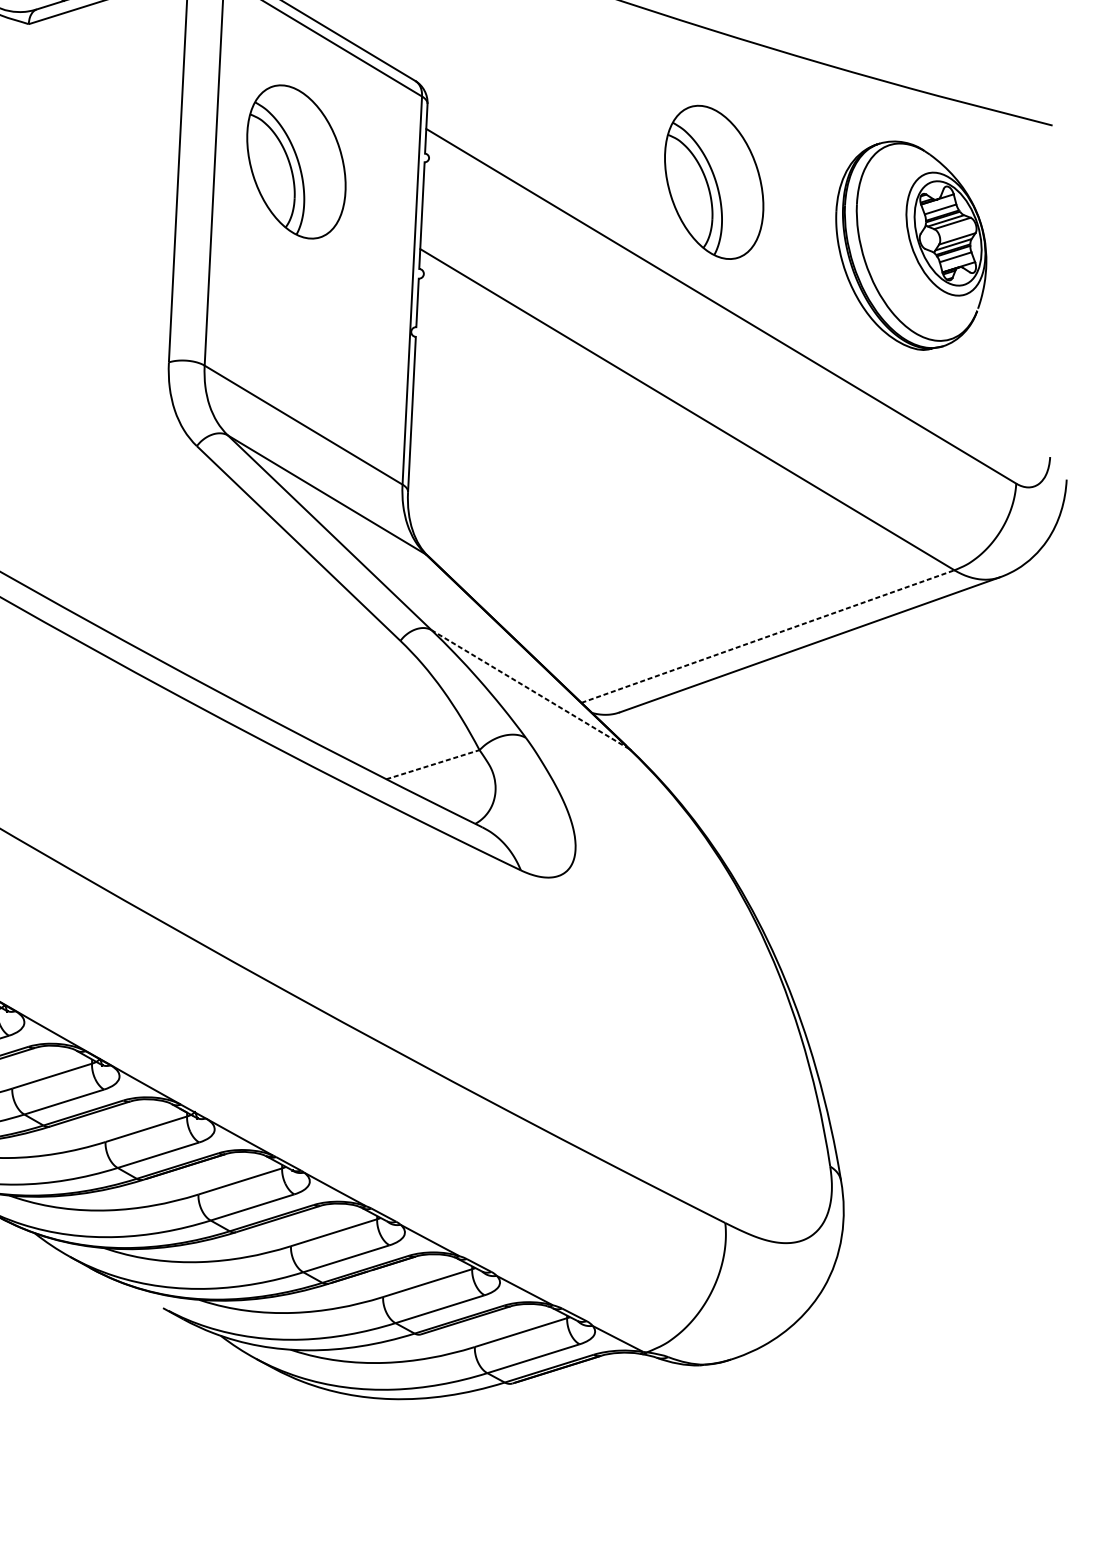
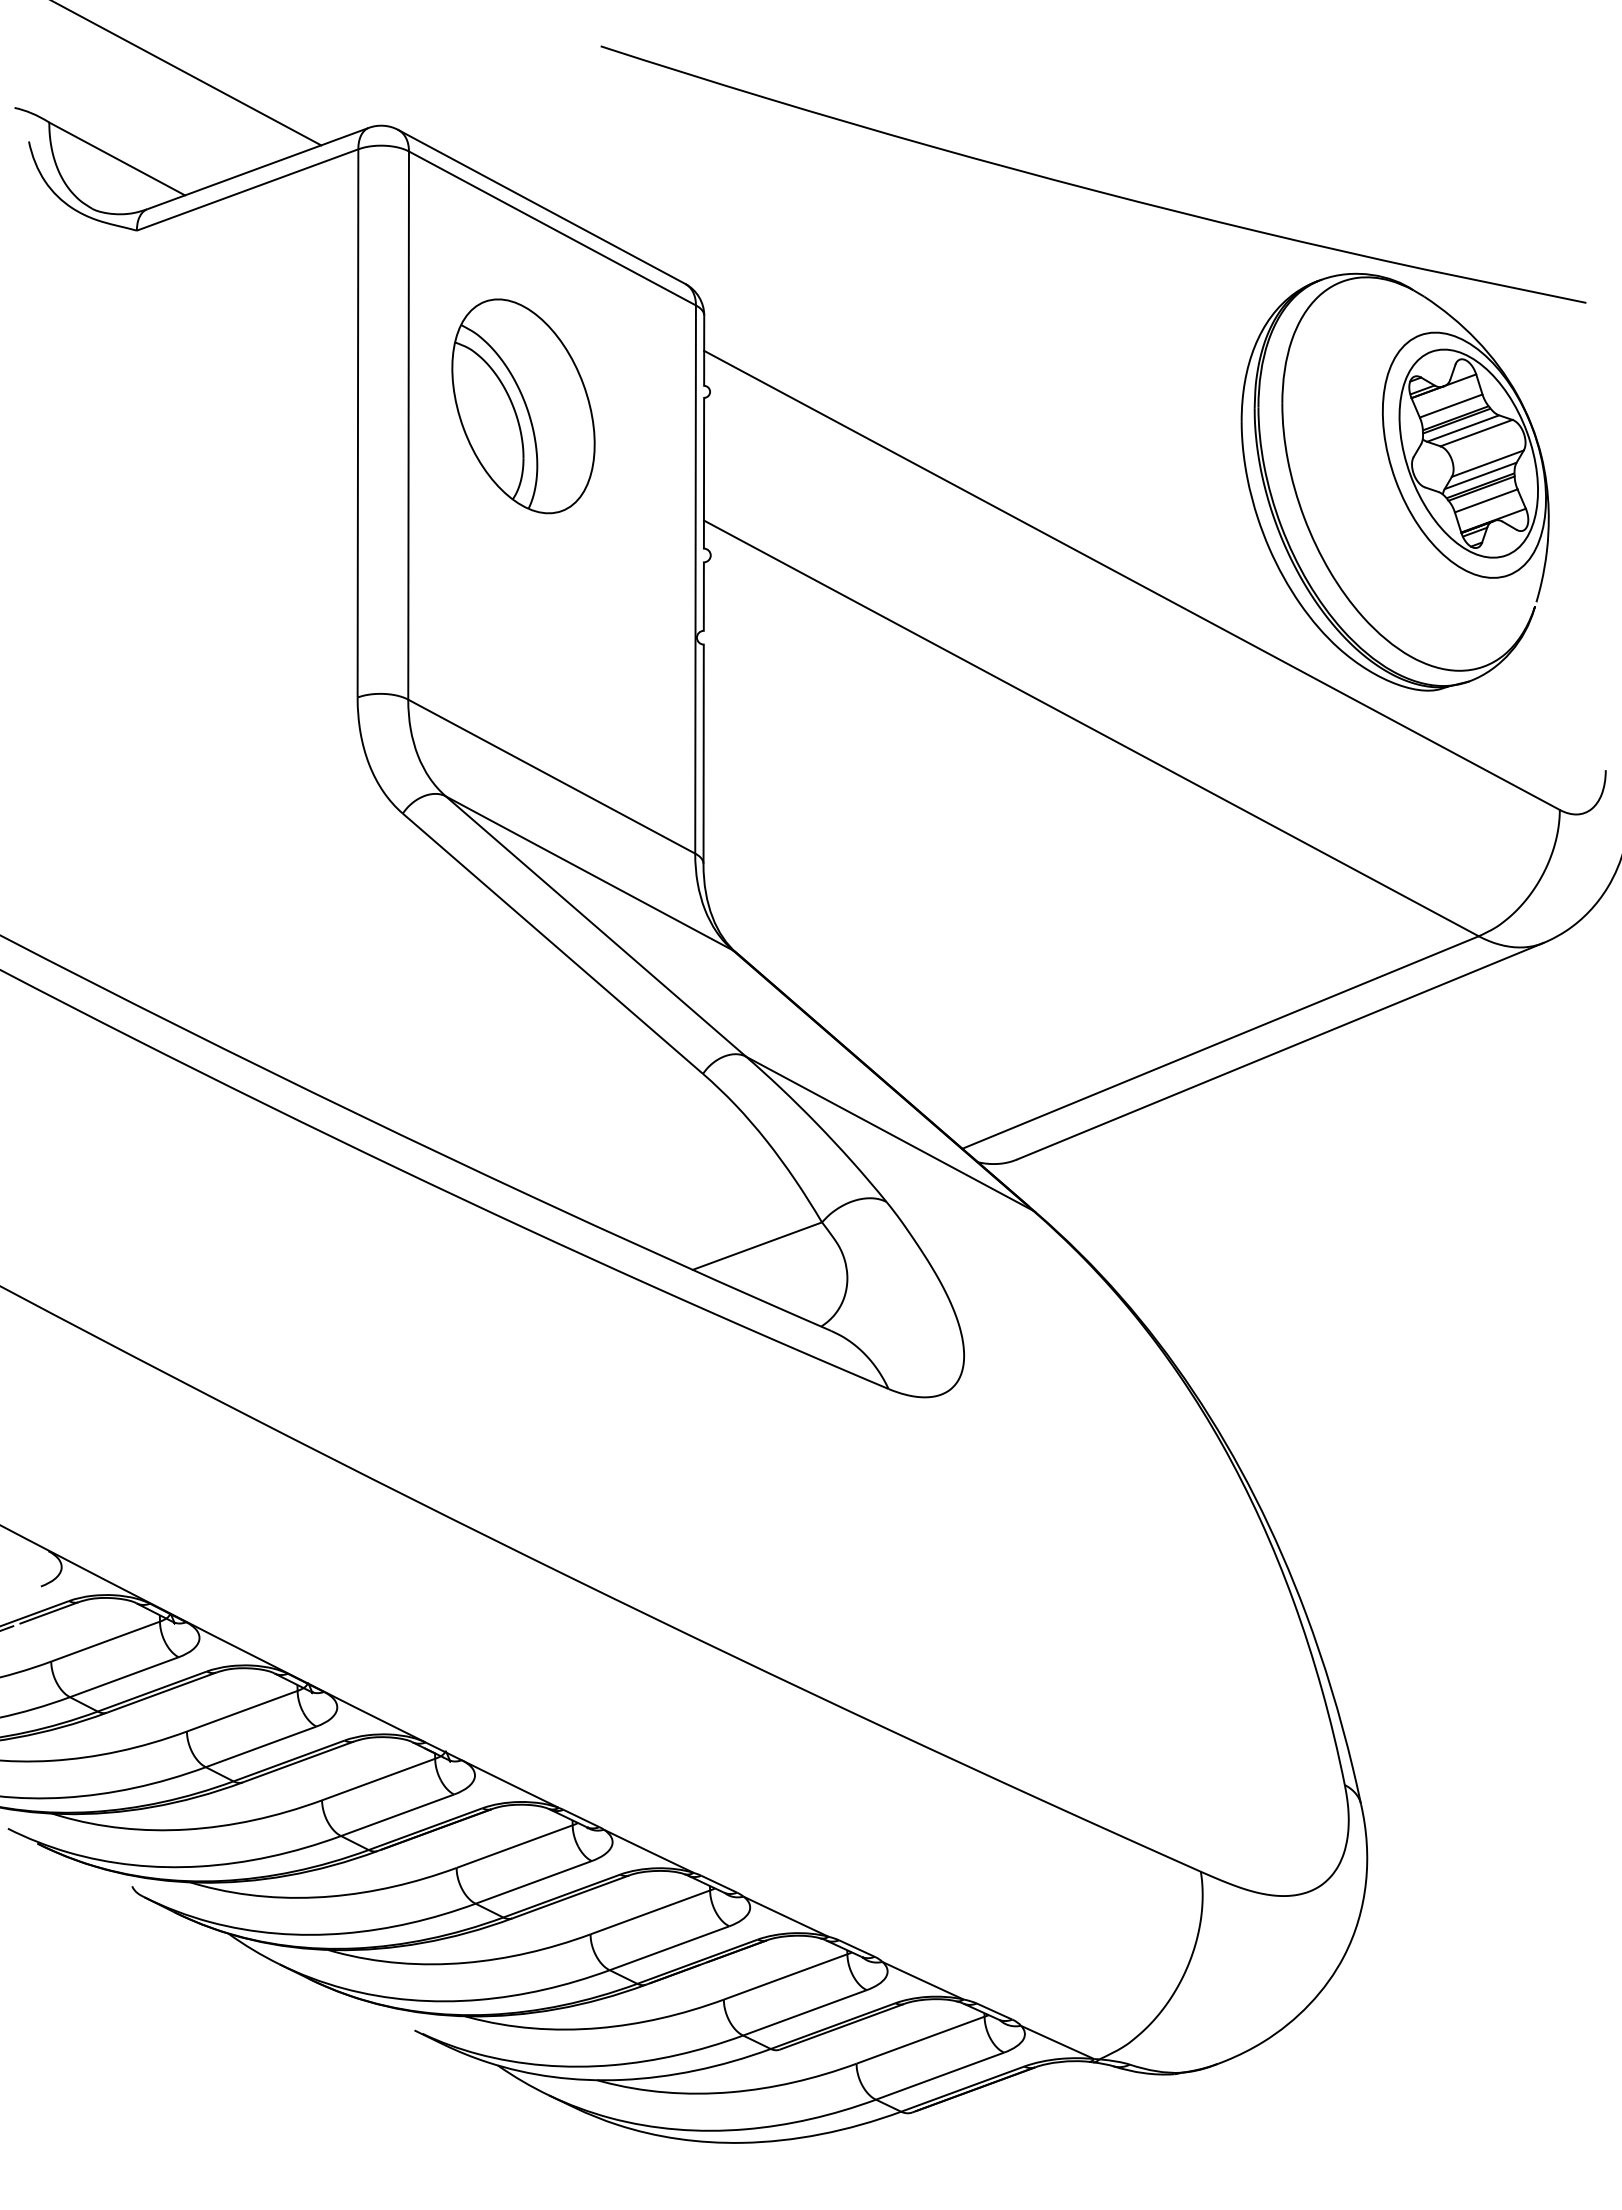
part: (714, 182) -> (1113, 406), removed
part: (910, 245) -> (1394, 481), size x1.43
line: (768, 636) -> (1221, 1042), dashed -> solid
line: (530, 689) -> (889, 1133), dashed -> solid
line: (433, 764) -> (757, 1246), dashed -> solid

